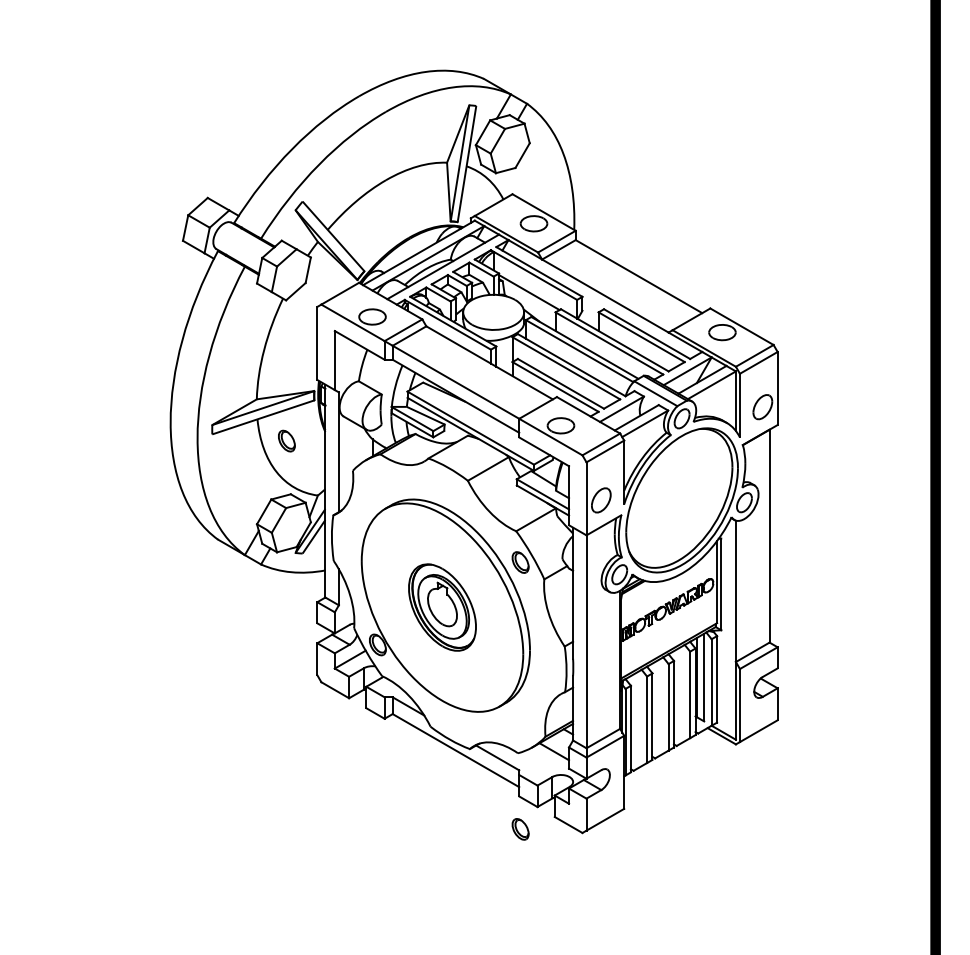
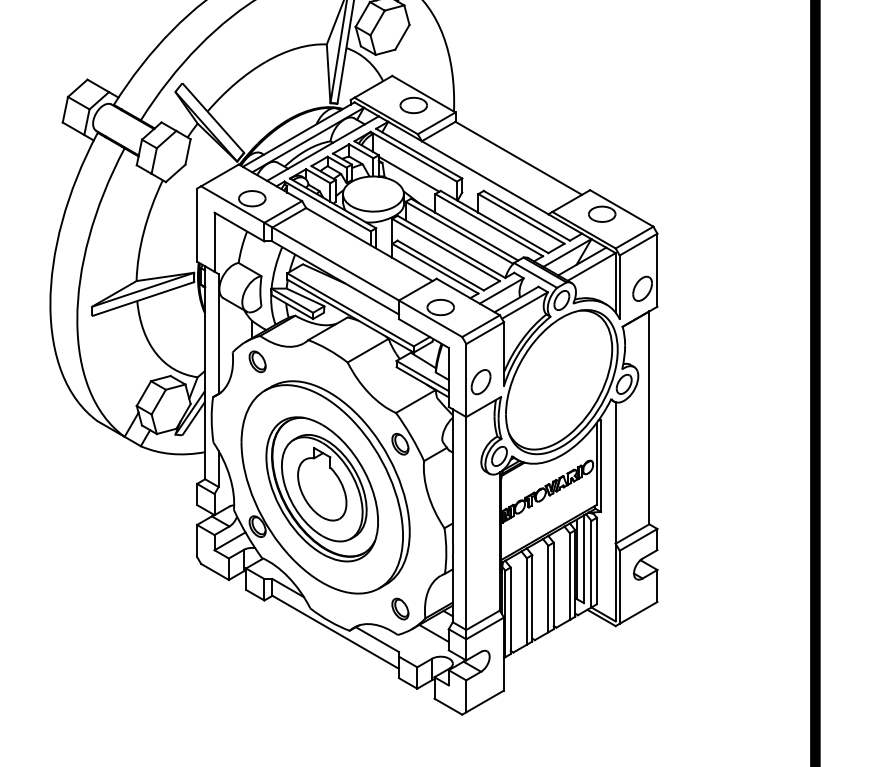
part: (286, 440) -> (257, 361), moved
part: (442, 607) -> (322, 489), size x1.67
part: (520, 829) -> (400, 609), moved

